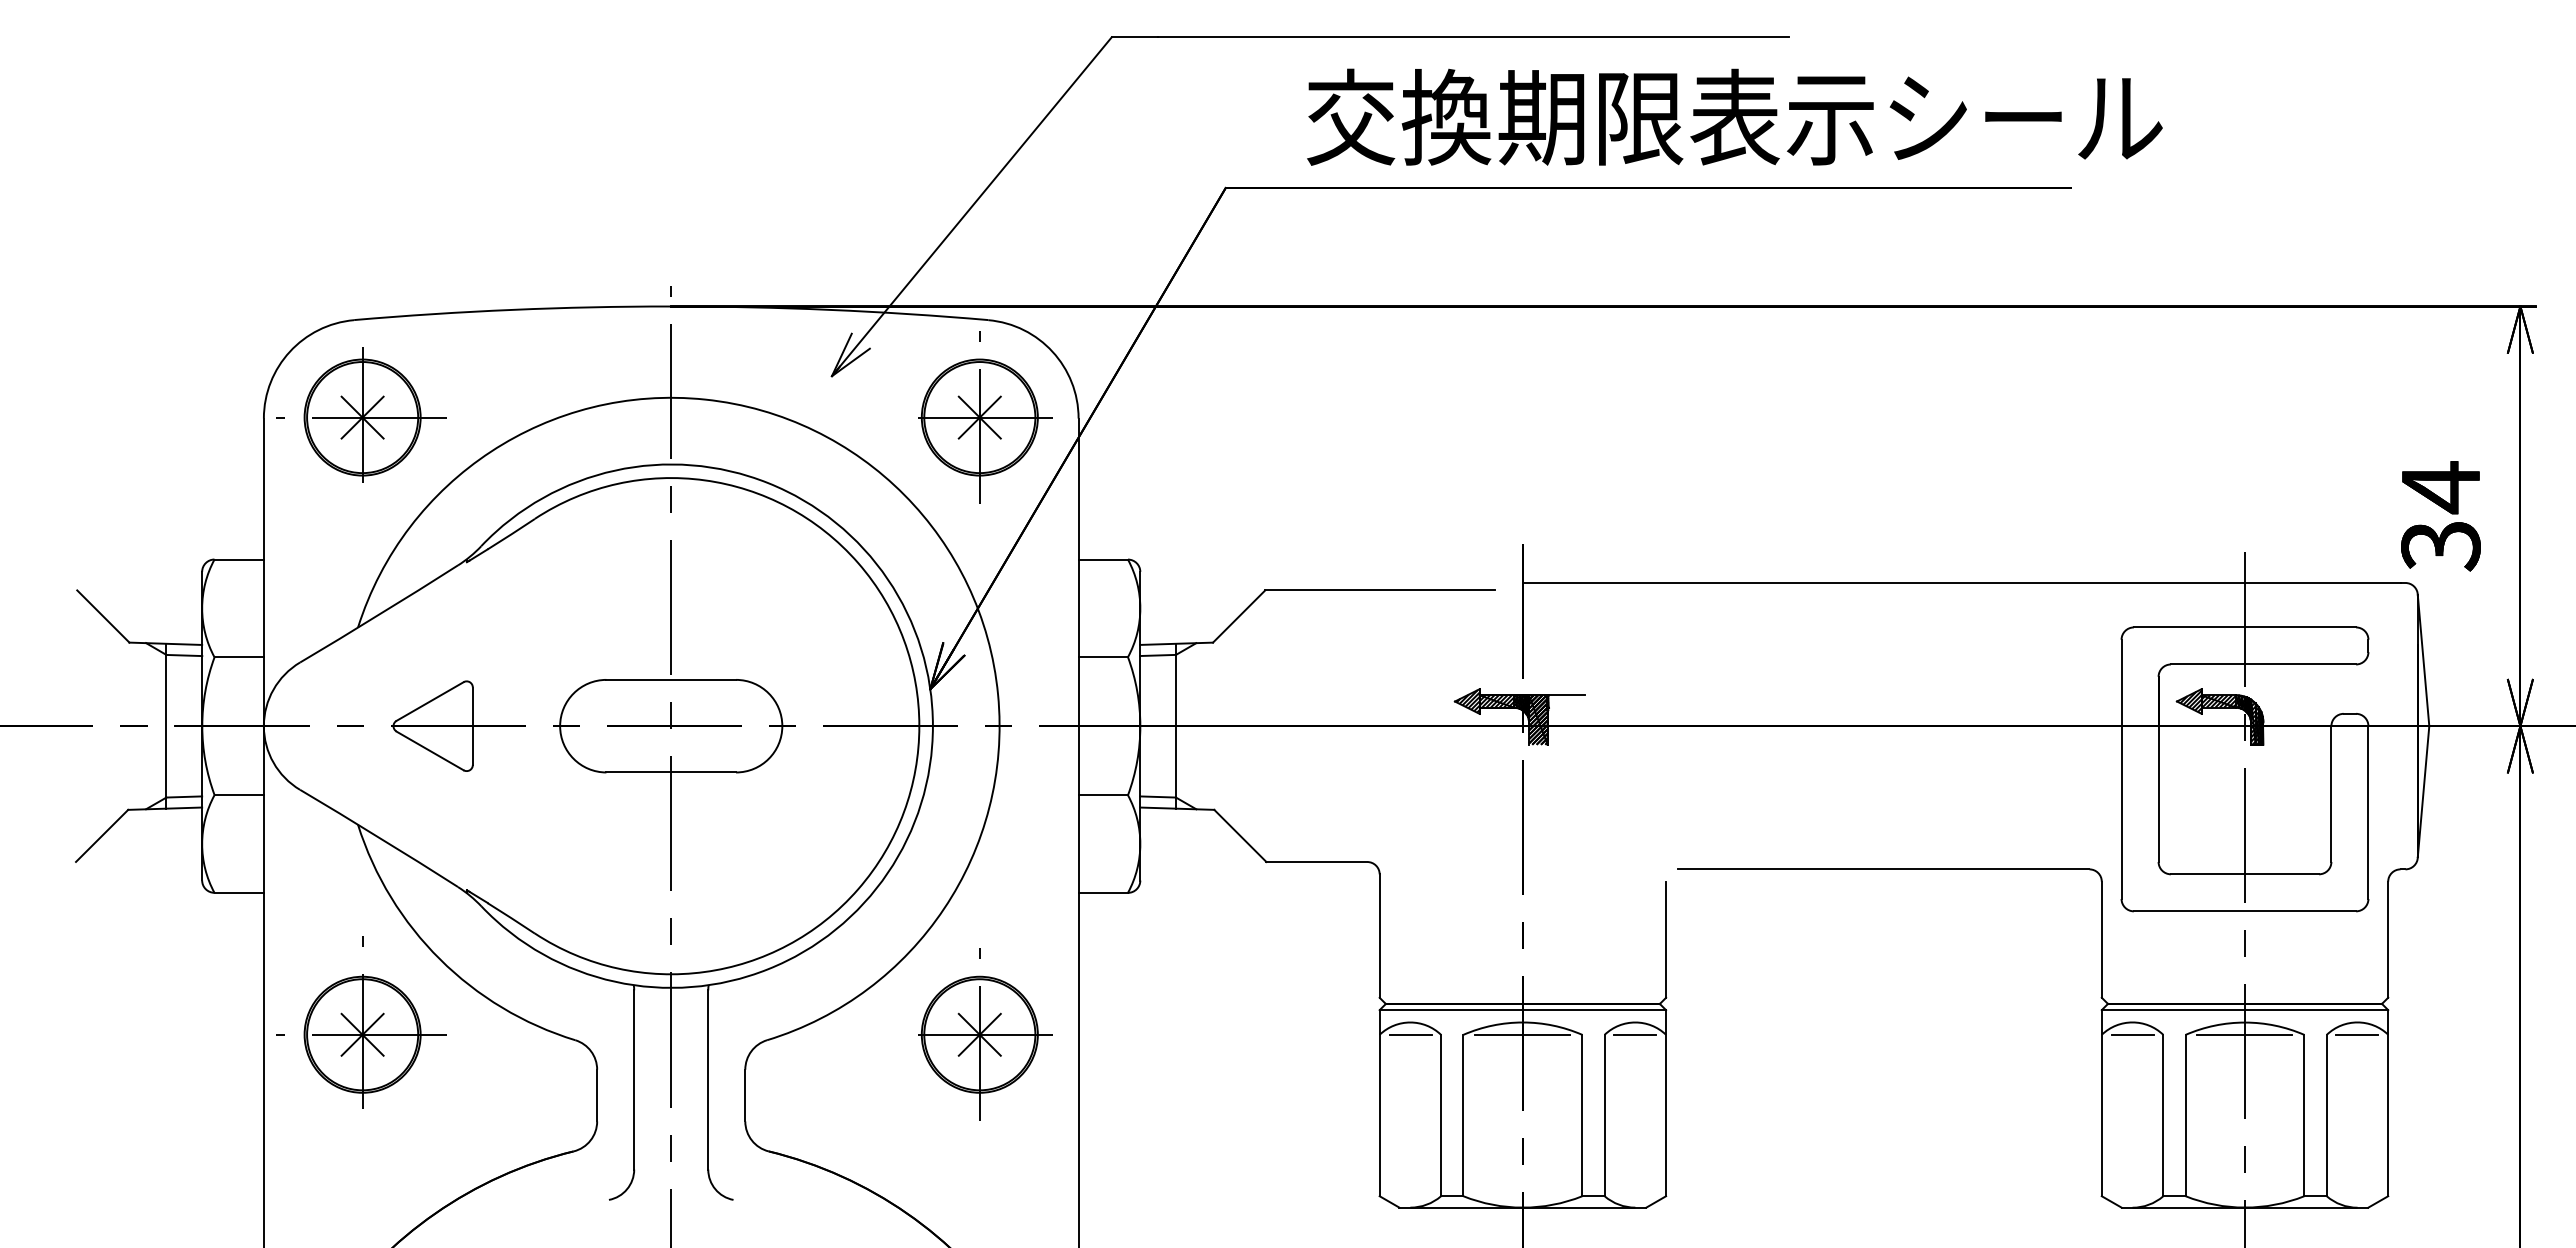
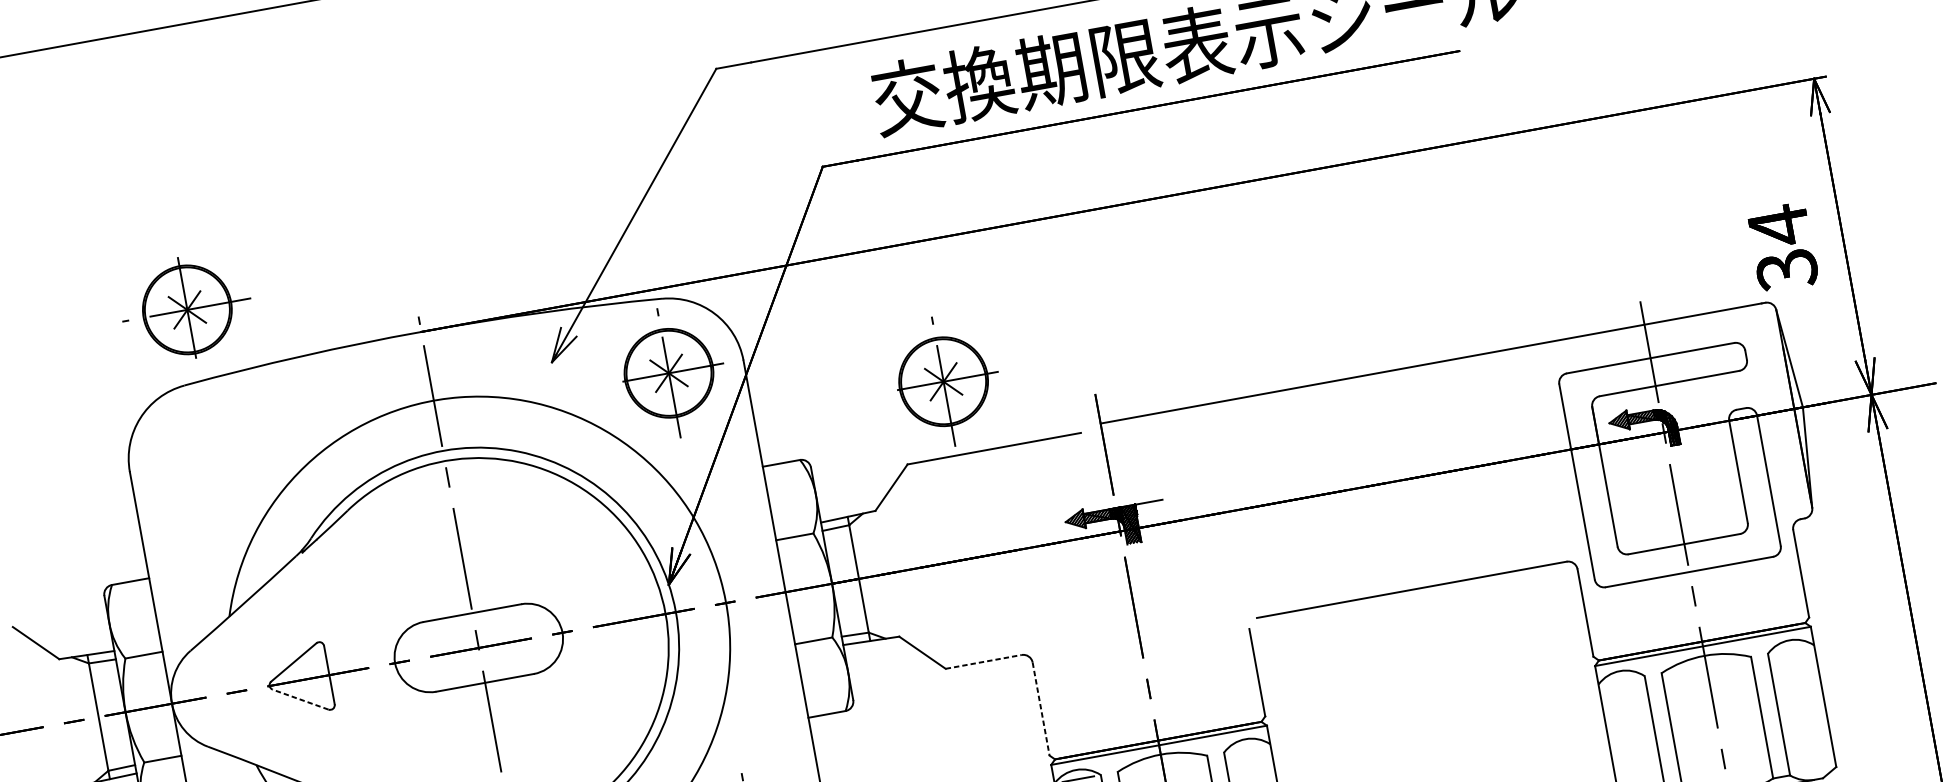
part: (361, 414) -> (186, 307), moved
part: (1336, 492) -> (947, 380), added
line: (430, 750) -> (300, 699), solid -> dashed
line: (1317, 862) -> (984, 662), solid -> dashed
line: (1379, 936) -> (1041, 709), solid -> dashed
line: (1522, 1034) -> (1162, 763), removed
line: (1635, 1034) -> (1247, 748), removed
line: (2133, 1034) -> (1622, 680), removed
line: (2244, 1034) -> (1705, 664), removed
line: (2357, 1034) -> (1791, 649), removed

